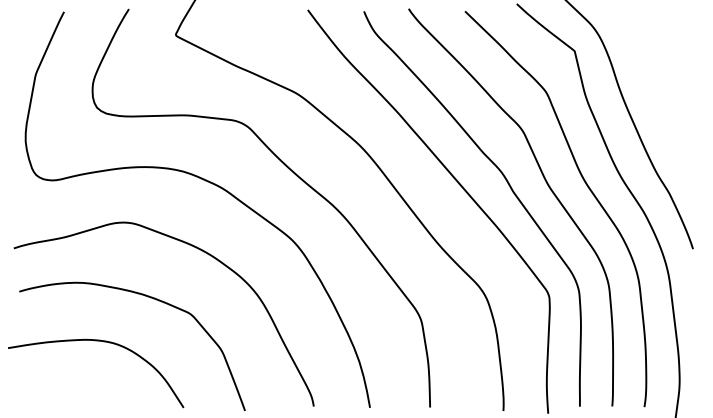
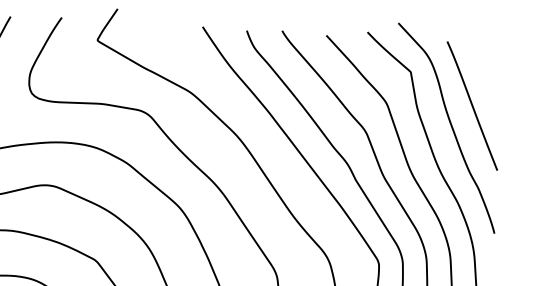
line: (655, 89) -> (472, 106), added

